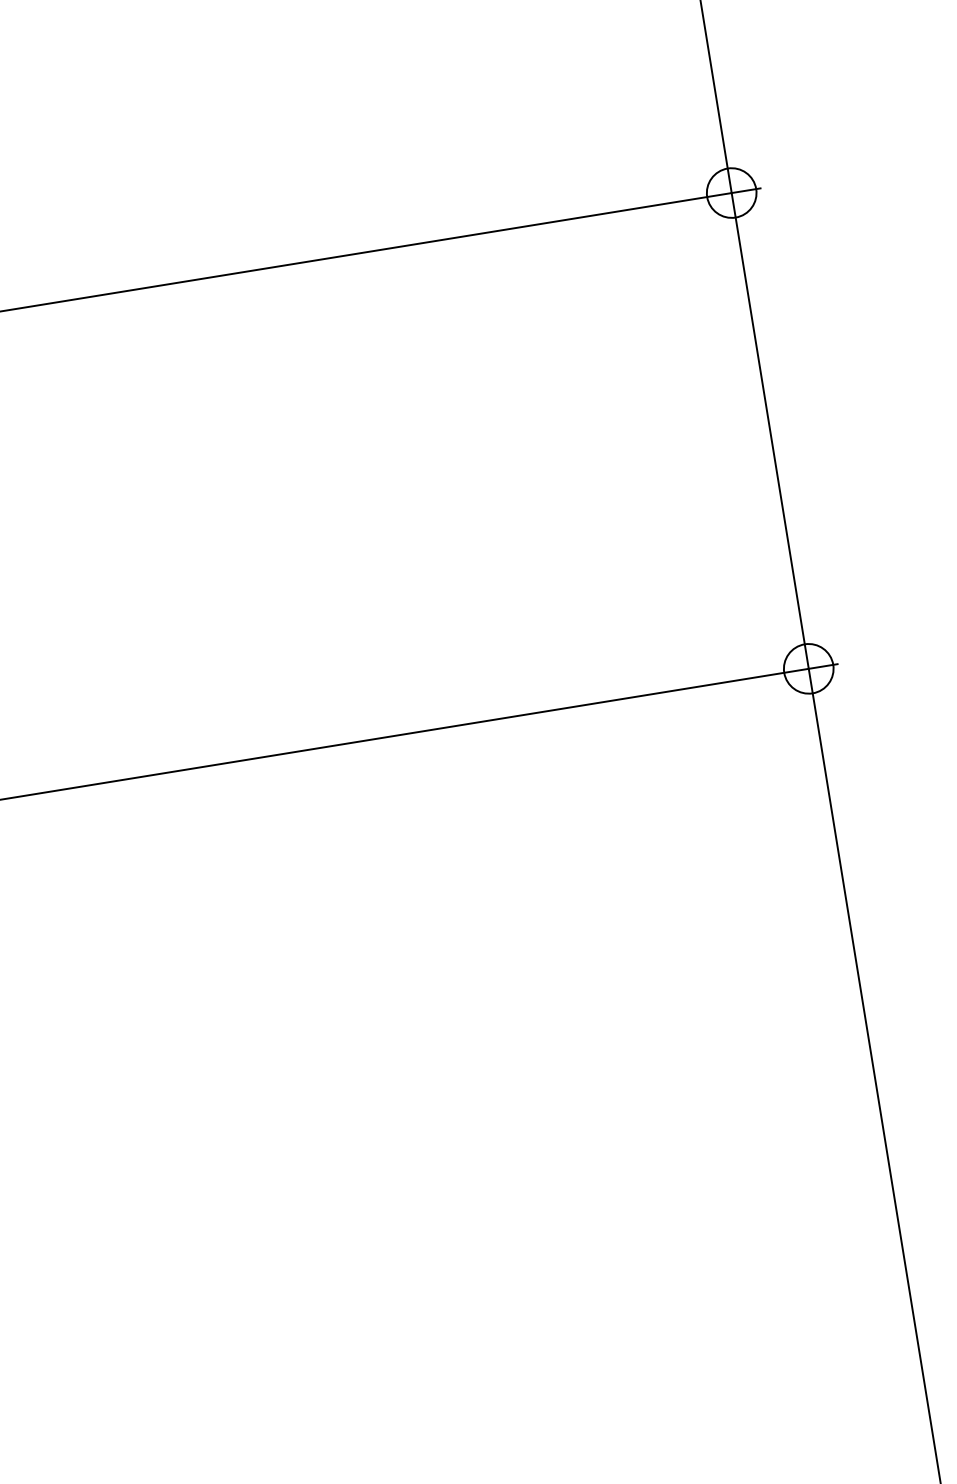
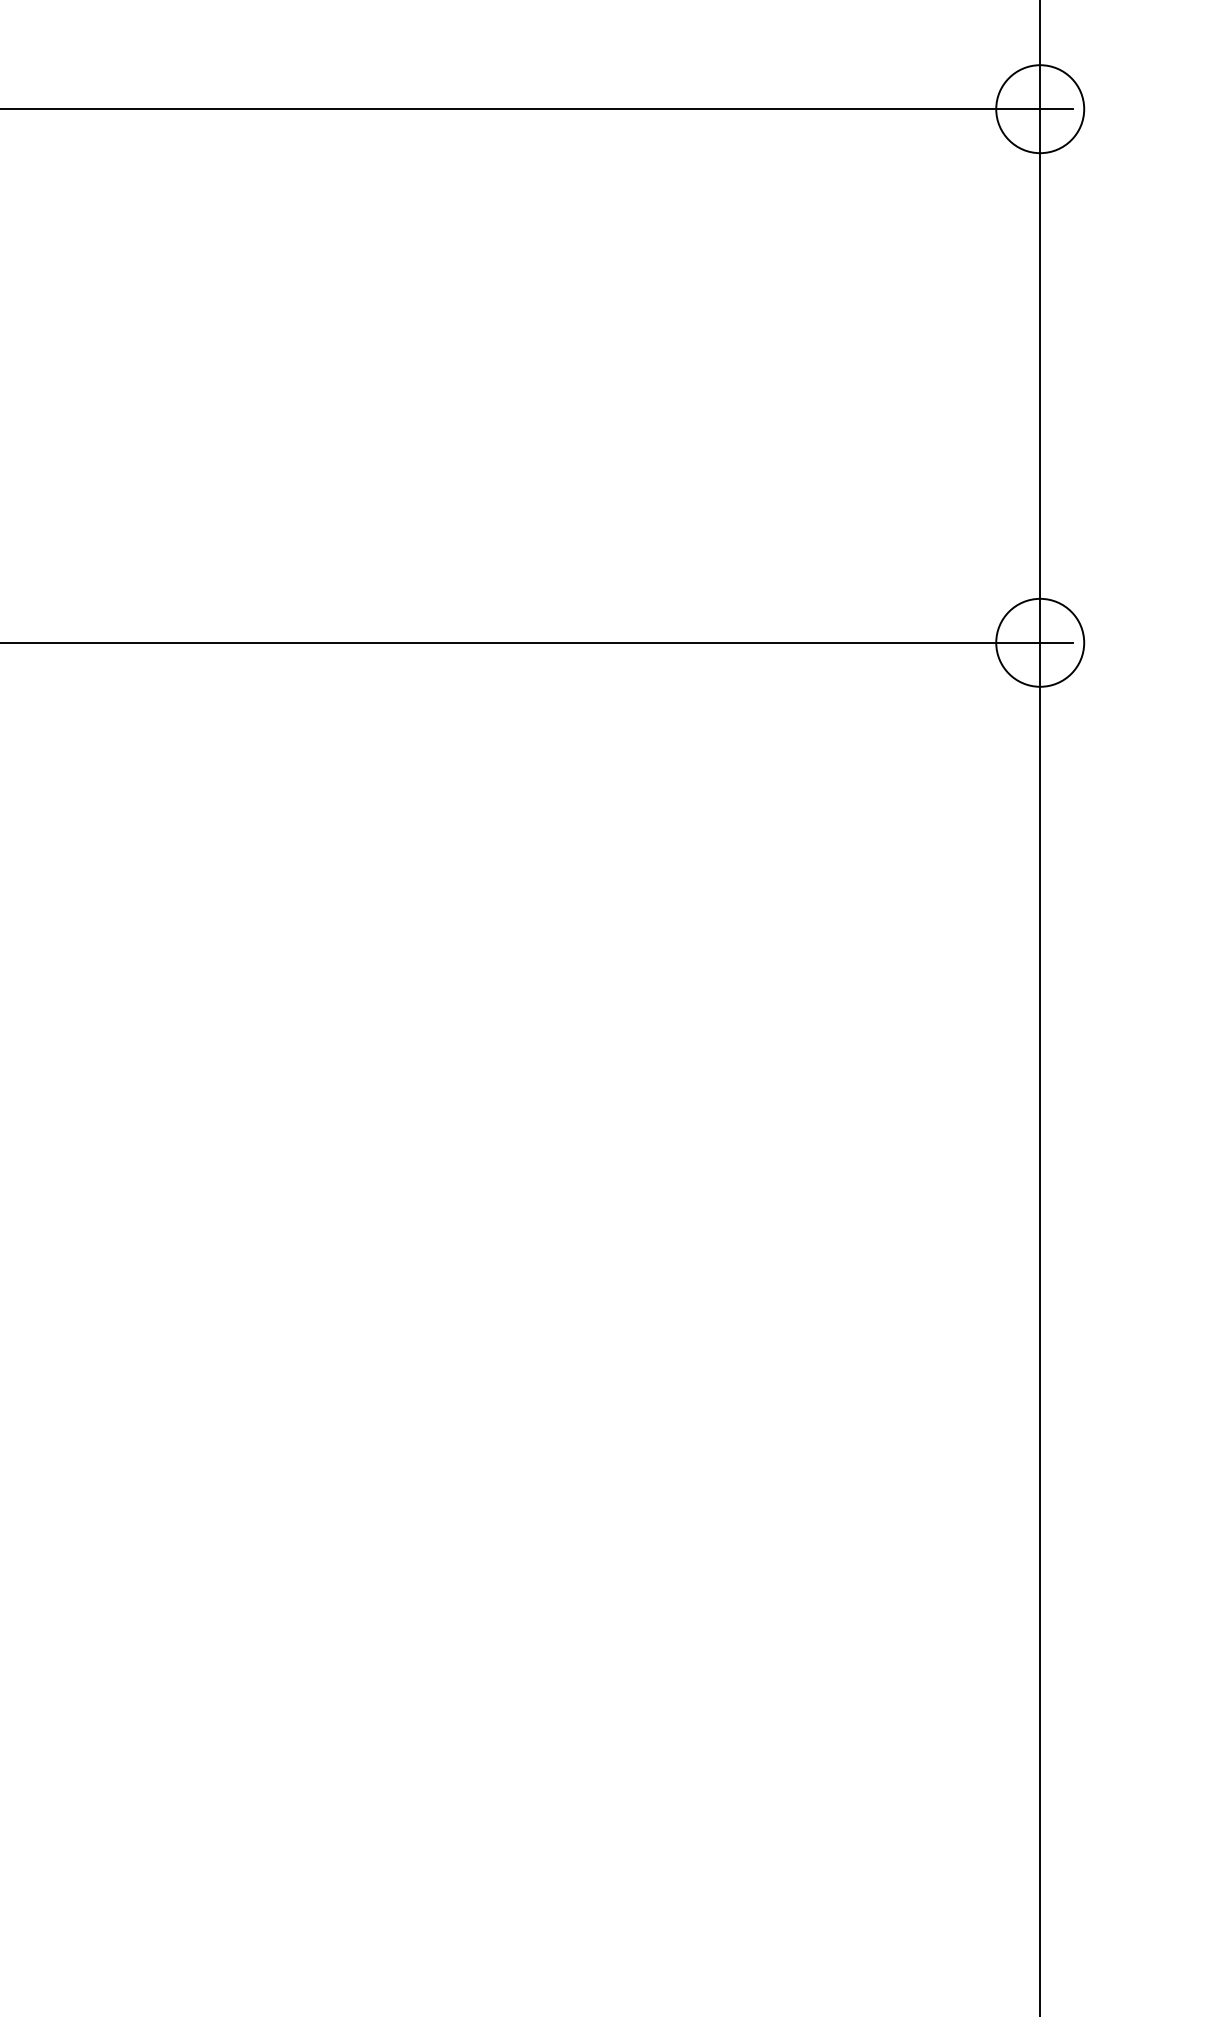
circle: (730, 192) -> (1039, 108), size x1.6
circle: (808, 668) -> (1039, 642), size x1.6

